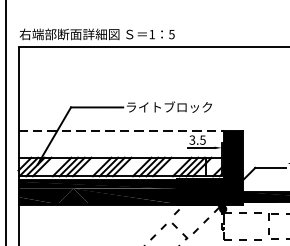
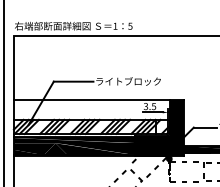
line: (121, 130) -> (92, 99), dashed -> solid

